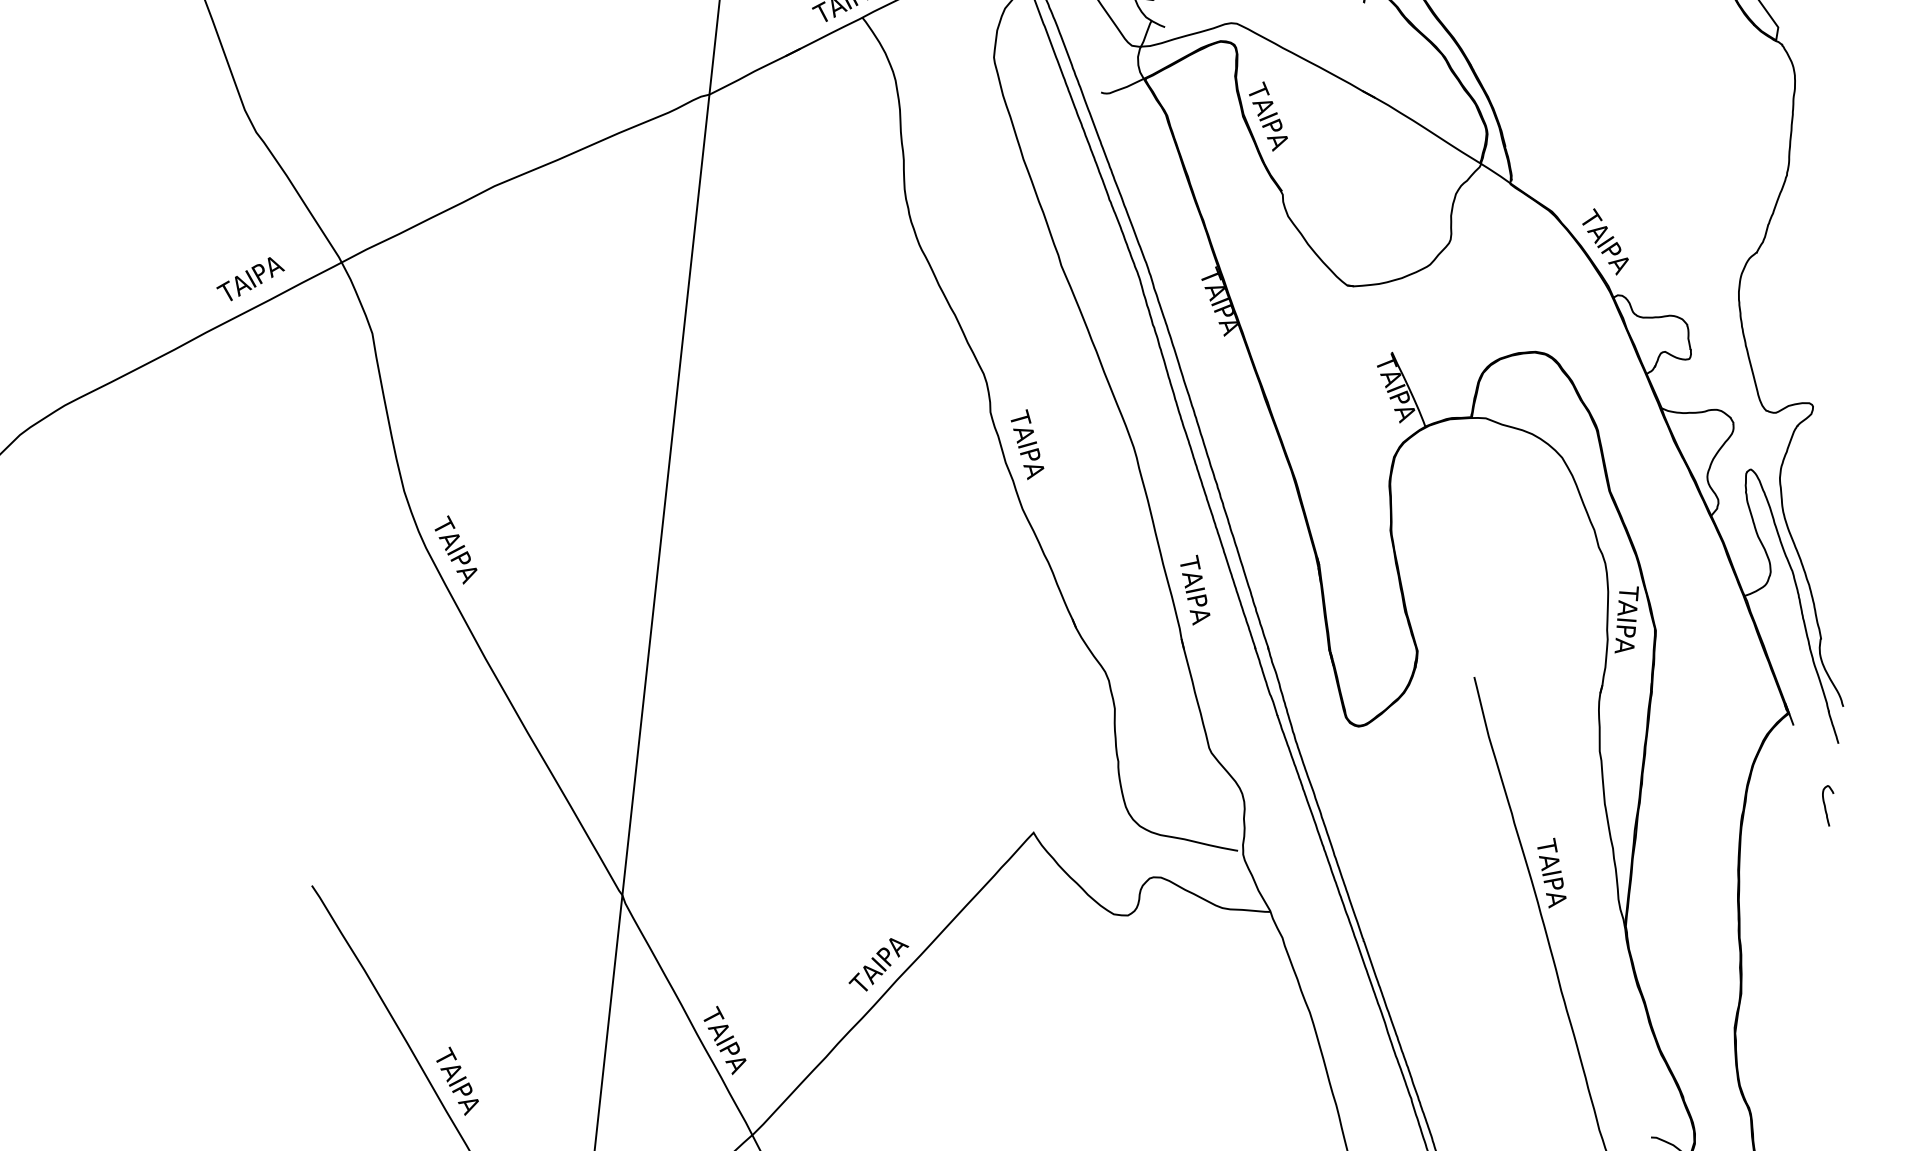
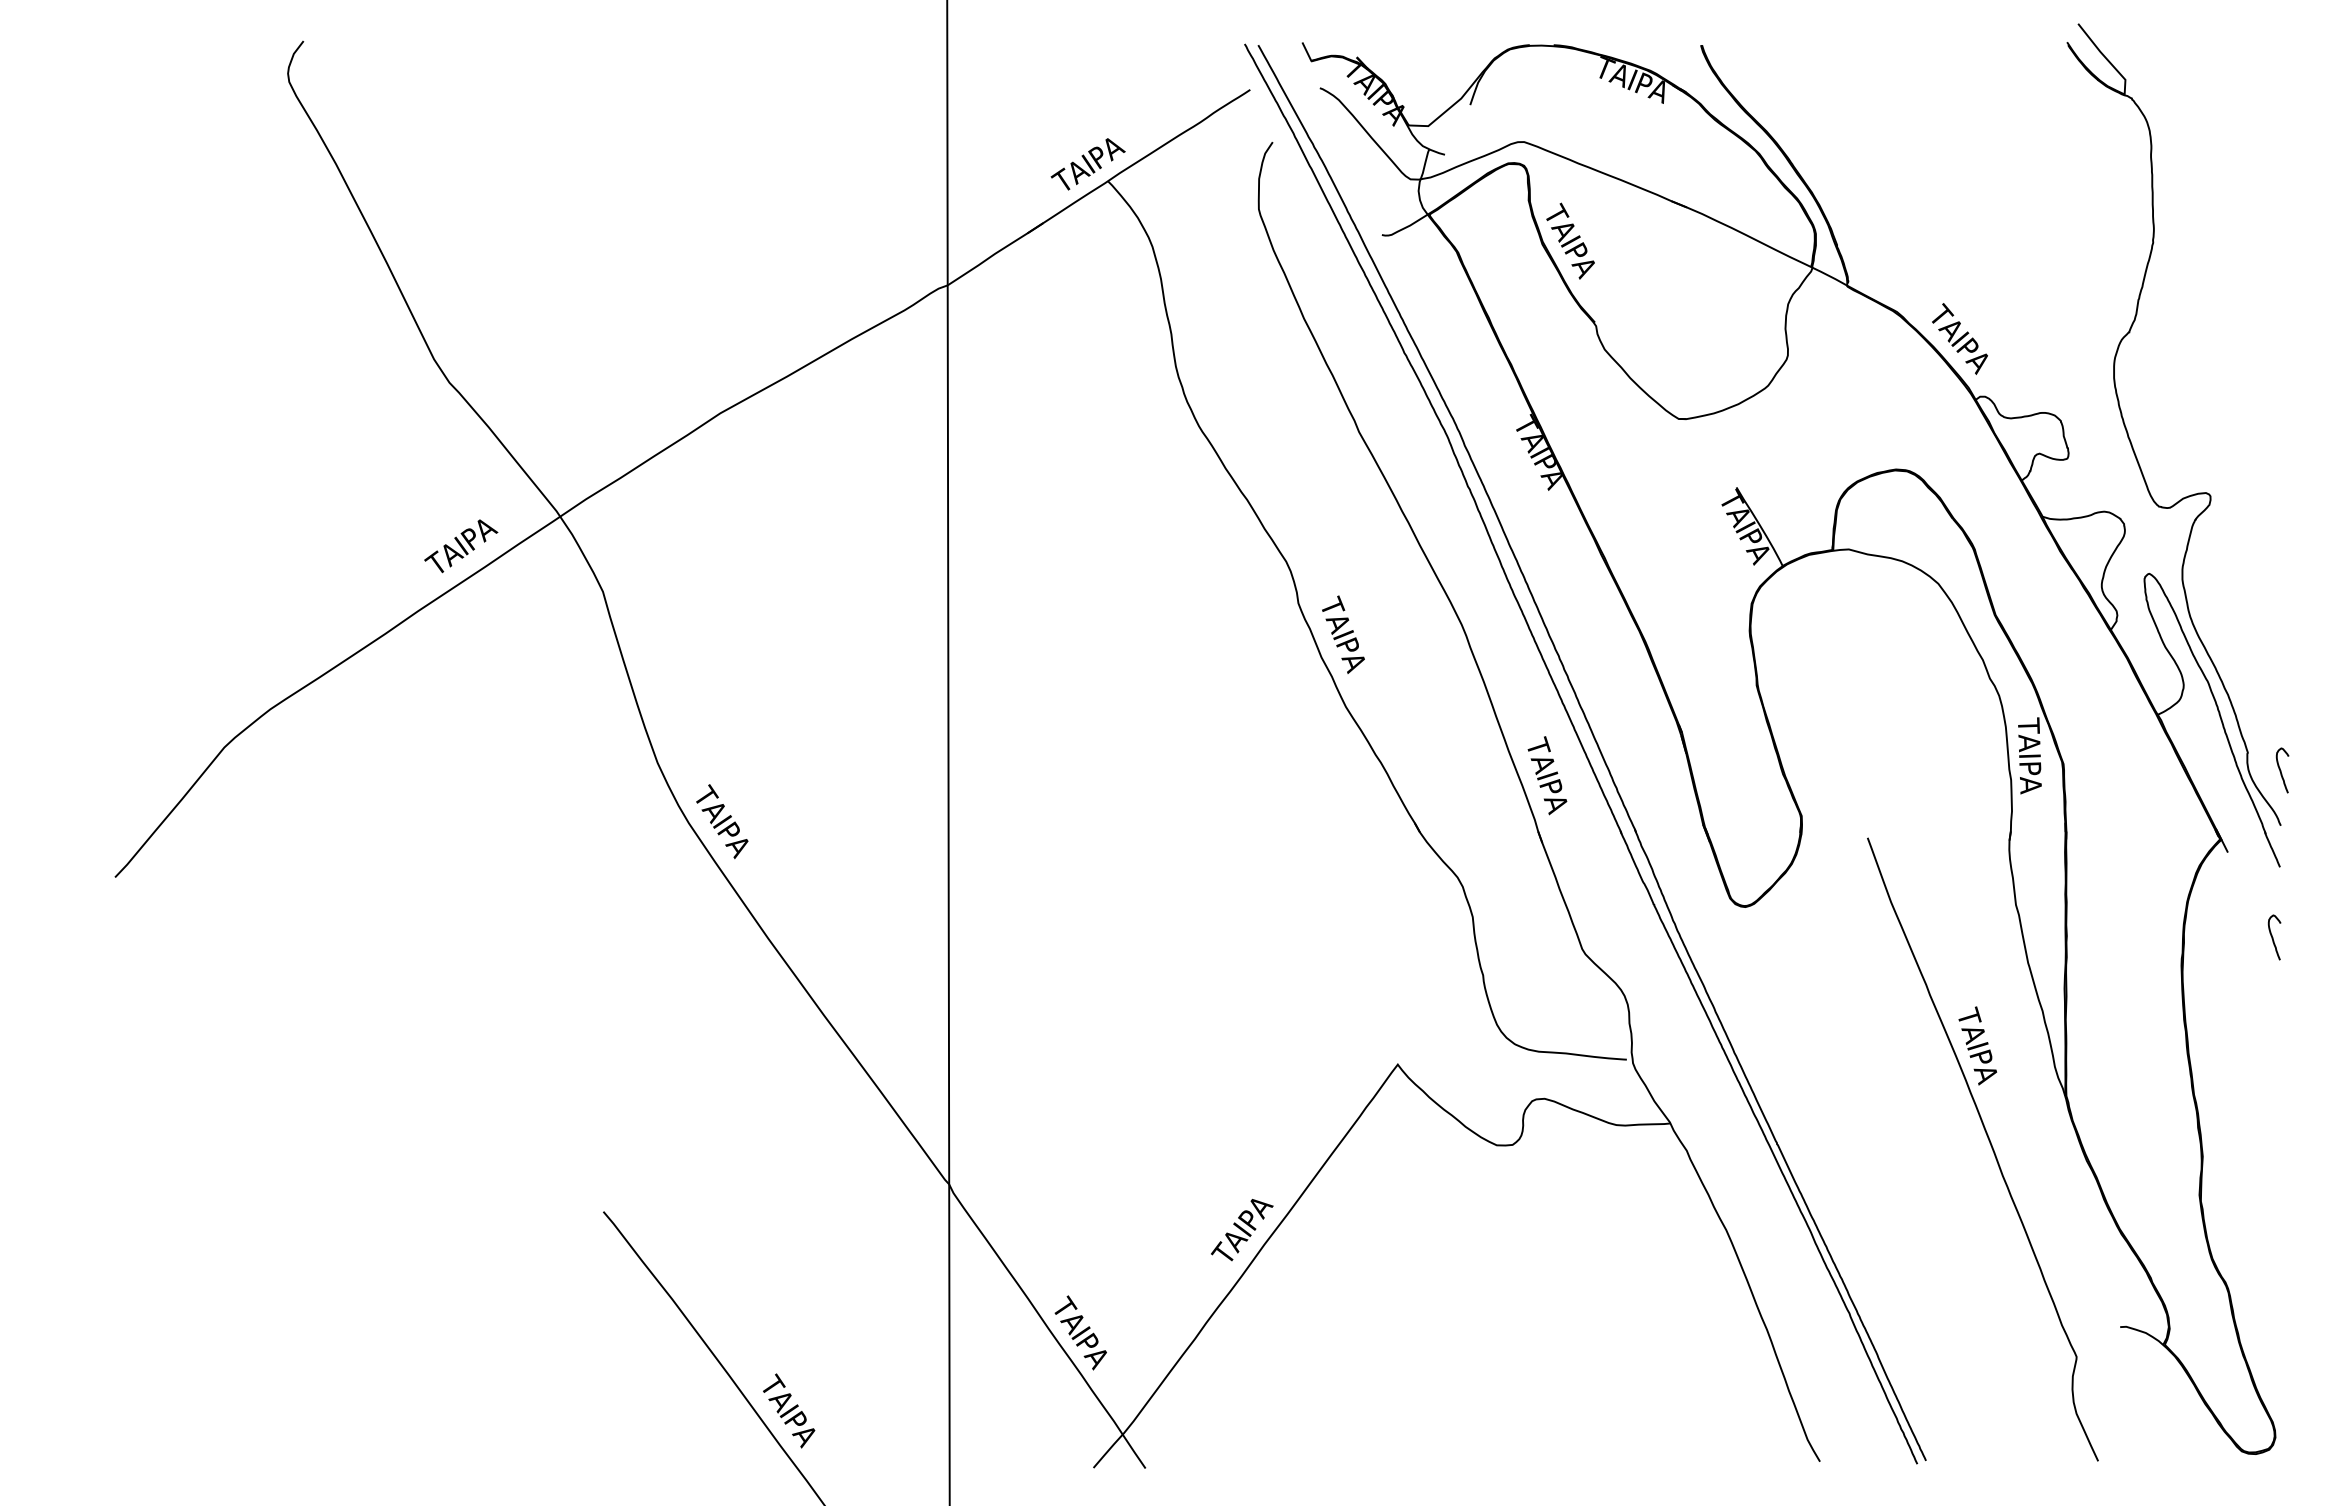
curve: (1849, 657) -> (2281, 770), added

